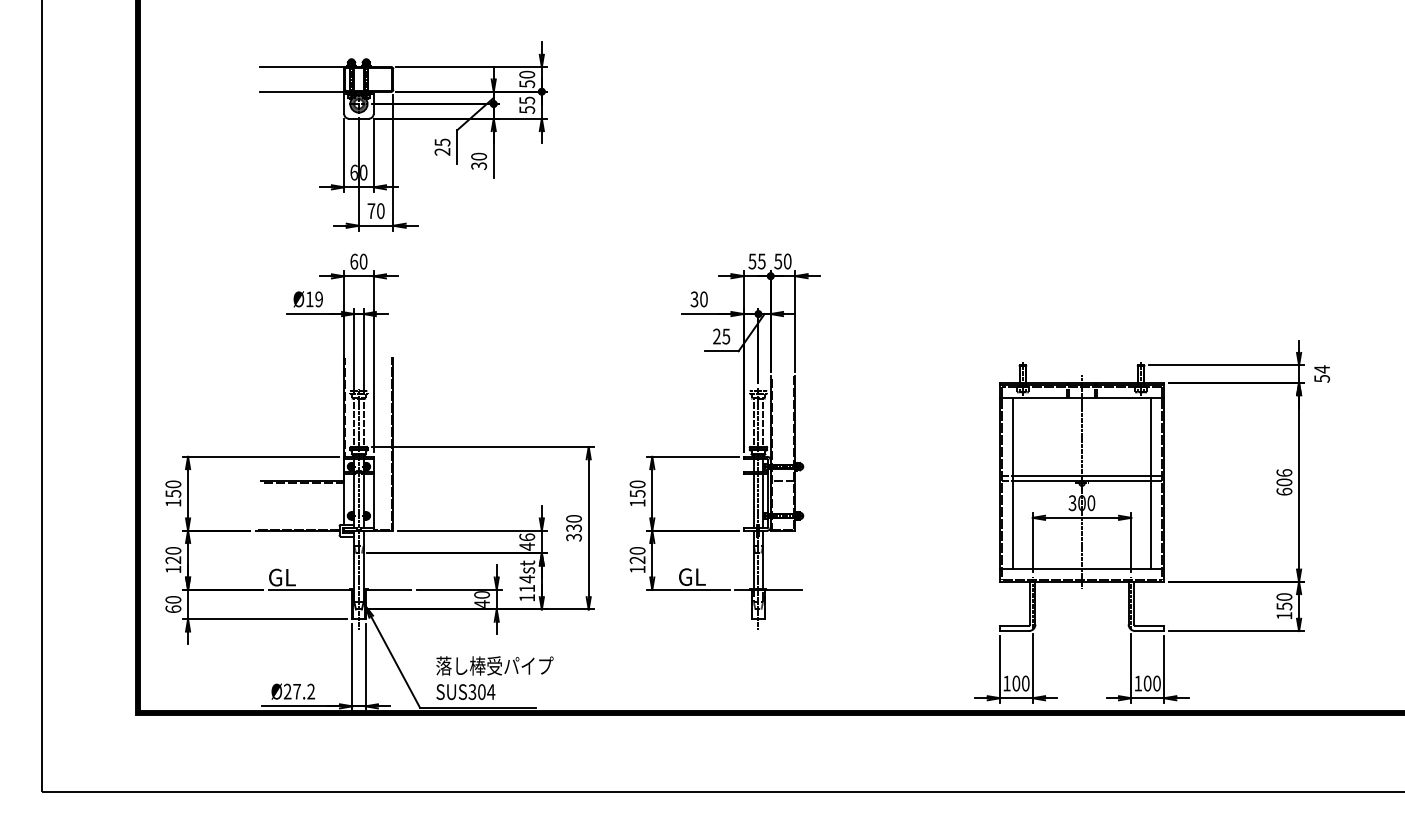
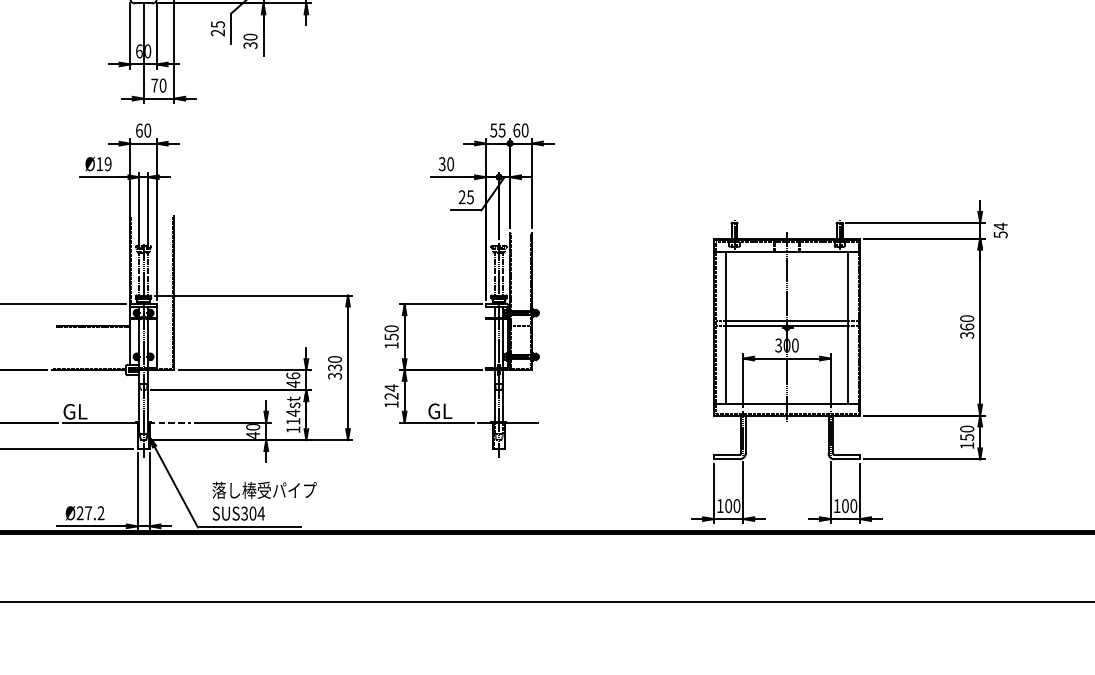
text: (778, 261) -> (516, 130), 50 -> 60
text: (1284, 482) -> (967, 327), 606 -> 360
text: (637, 550) -> (391, 387), 120 -> 124
line: (388, 589) -> (169, 422), solid -> dashed

